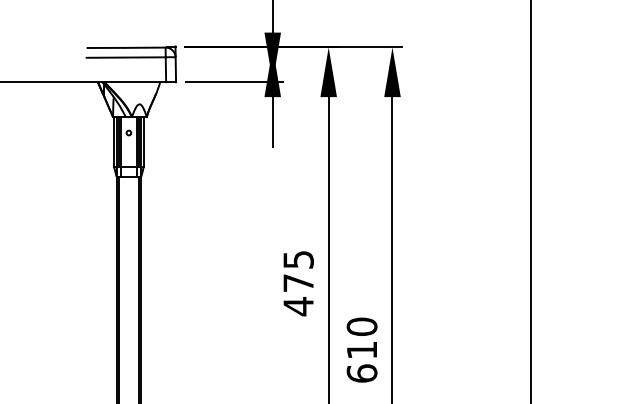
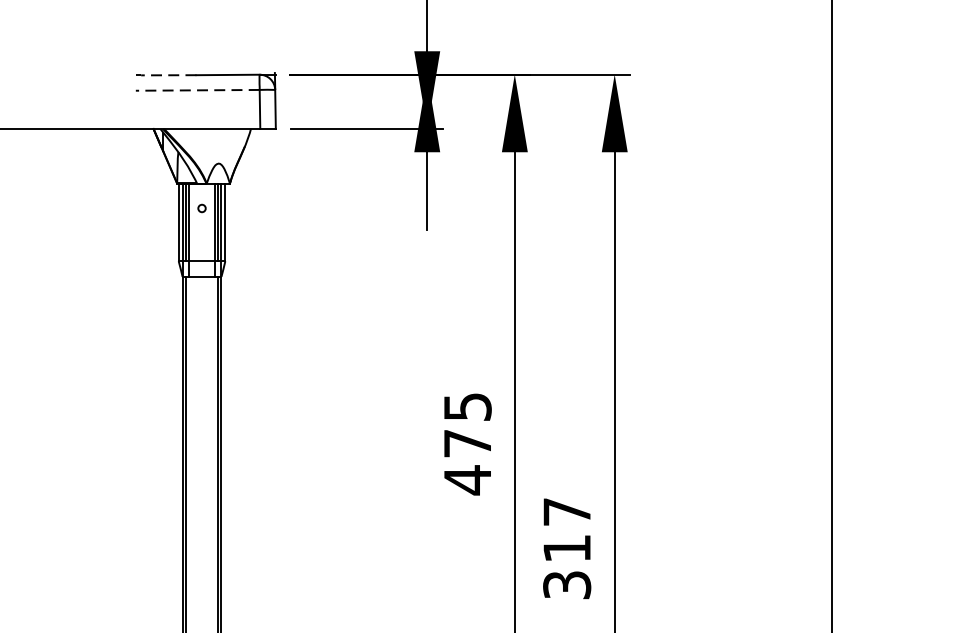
line: (104, 47) -> (163, 74), solid -> dashed
line: (126, 57) -> (198, 90), solid -> dashed
text: (361, 349) -> (566, 547), 610 -> 317

